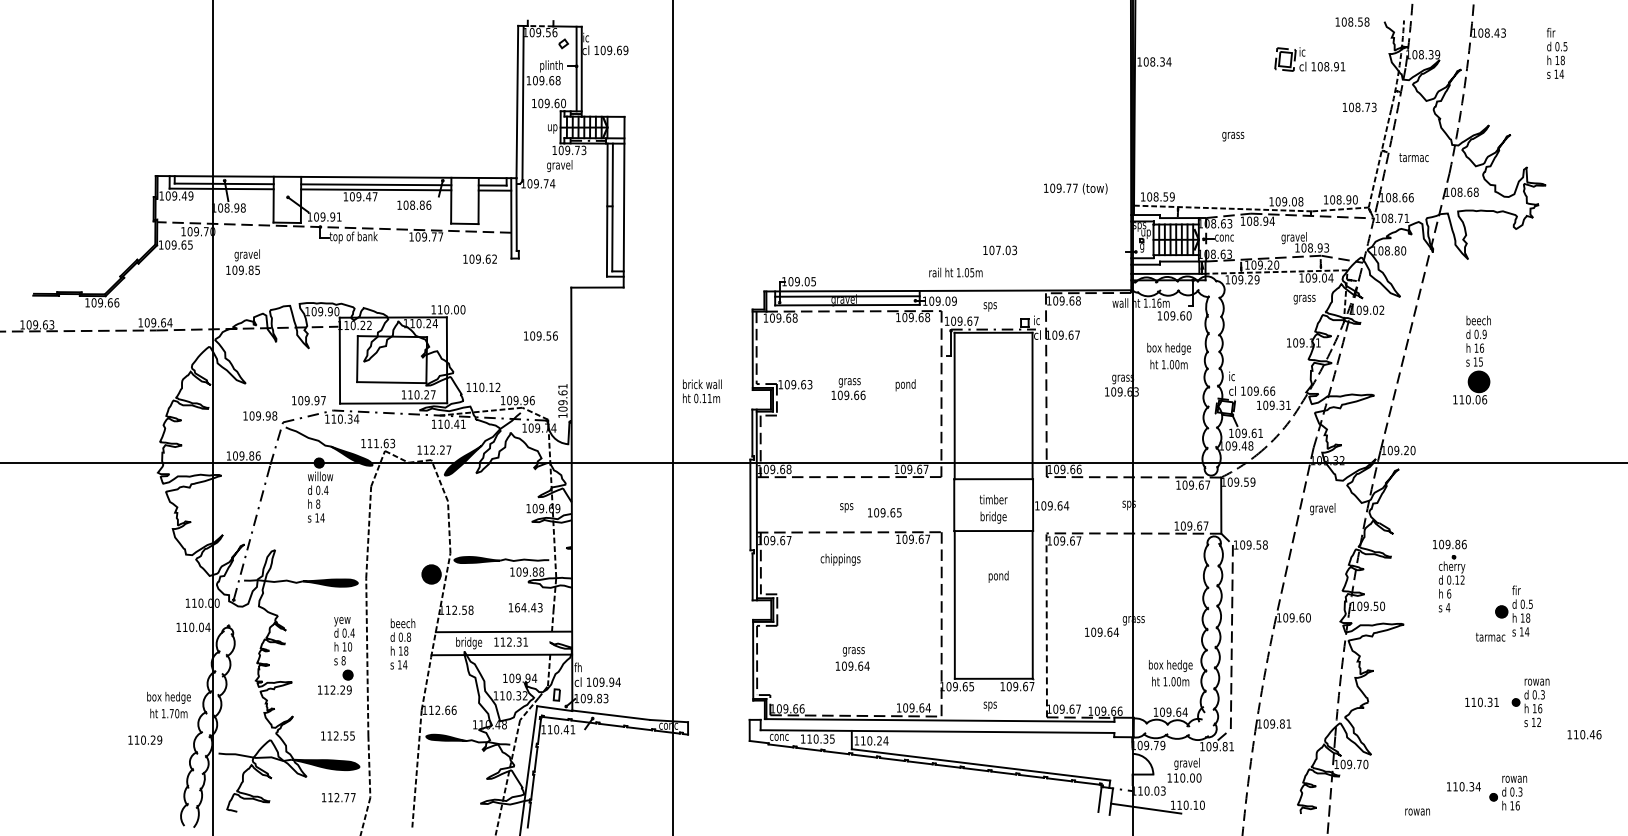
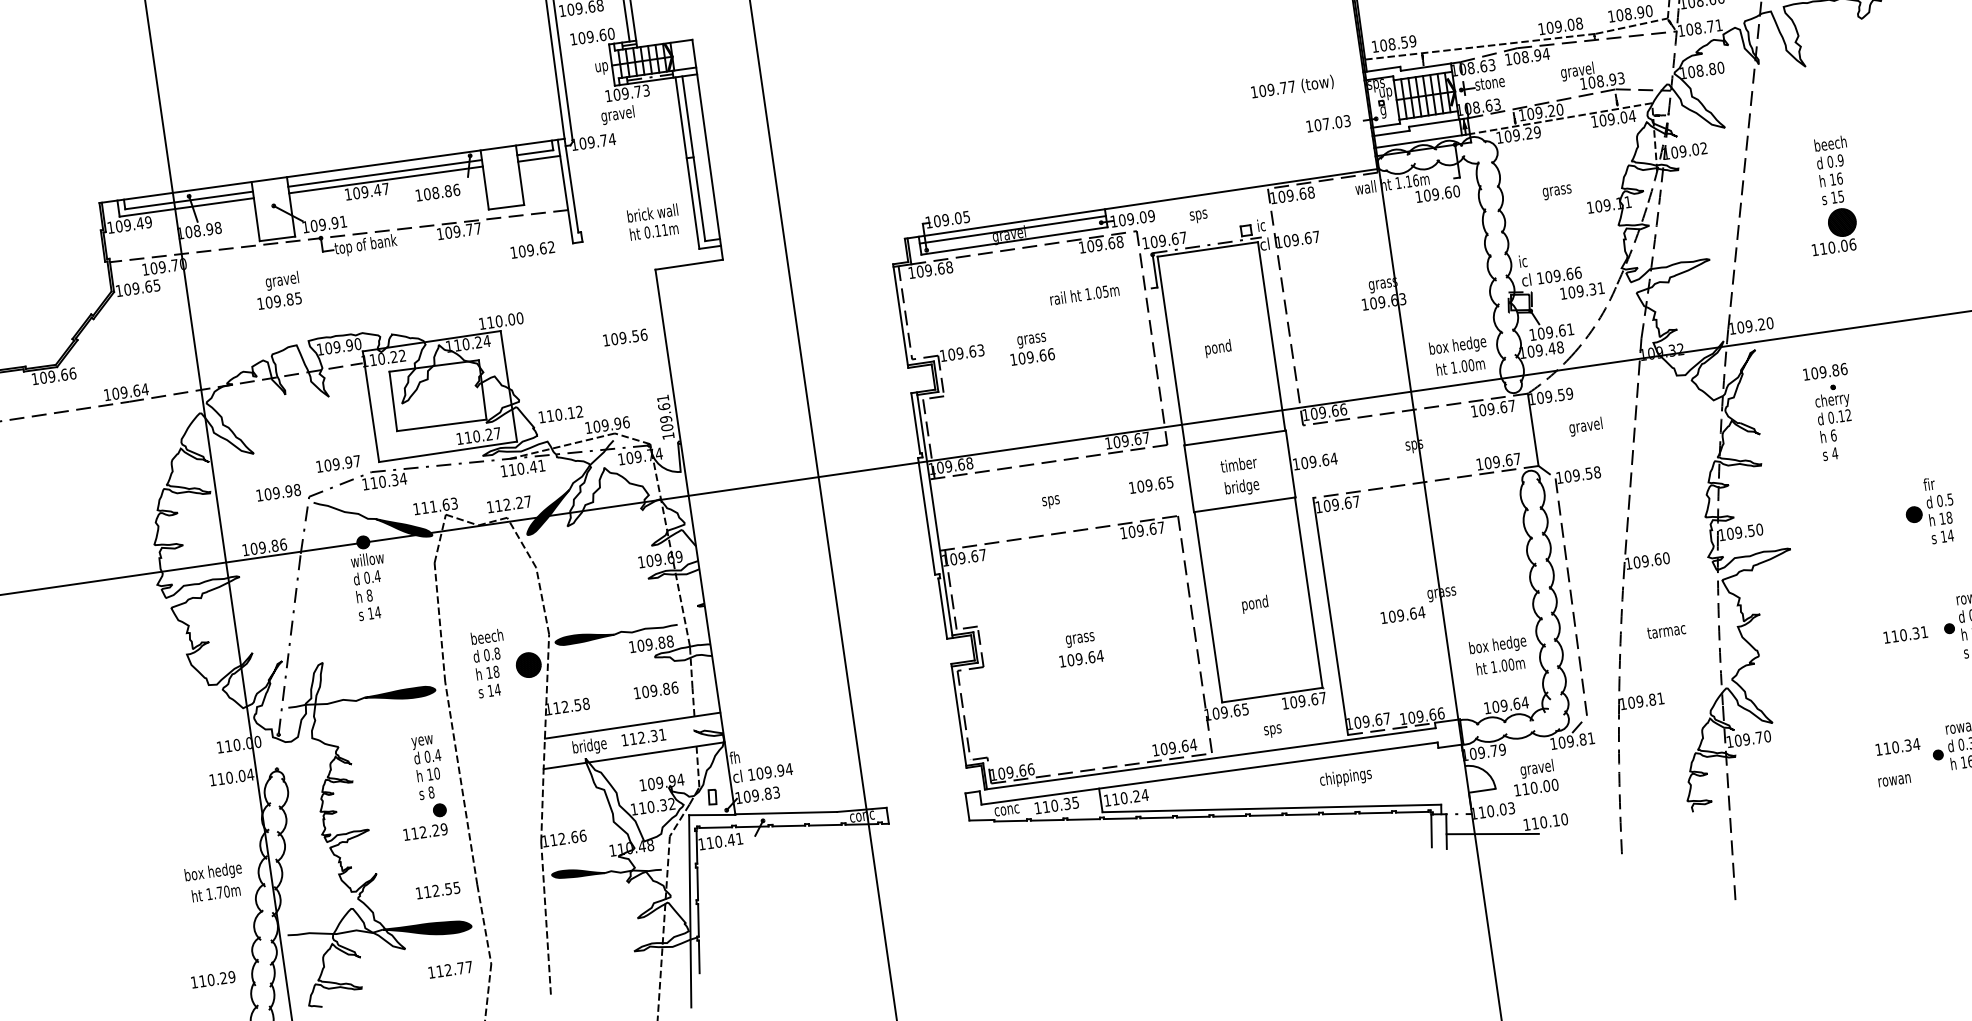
text: (1075, 188) -> (1292, 87), moved
text: (1226, 236) -> (1490, 82), conc -> stone
text: (999, 250) -> (1327, 123), moved
text: (242, 261) -> (277, 289), moved
text: (955, 272) -> (1084, 294), moved
text: (1304, 299) -> (1557, 192), moved
text: (1168, 356) -> (1458, 356), moved
text: (905, 385) -> (1218, 348), moved
text: (702, 391) -> (654, 222), moved
text: (1322, 509) -> (1585, 427), moved
text: (884, 512) -> (1150, 484), moved
text: (840, 559) -> (1345, 777), moved
part: (1449, 575) -> (1830, 411), moved
text: (998, 576) -> (1254, 603), moved
text: (528, 607) -> (659, 689), 164.43 -> 109.86
line: (1046, 624) -> (1330, 615), dashed -> solid
text: (1490, 636) -> (1666, 630), moved
text: (402, 643) -> (490, 662), moved
text: (852, 658) -> (1079, 648), moved
text: (145, 739) -> (213, 978), moved
text: (1417, 811) -> (1894, 779), moved

